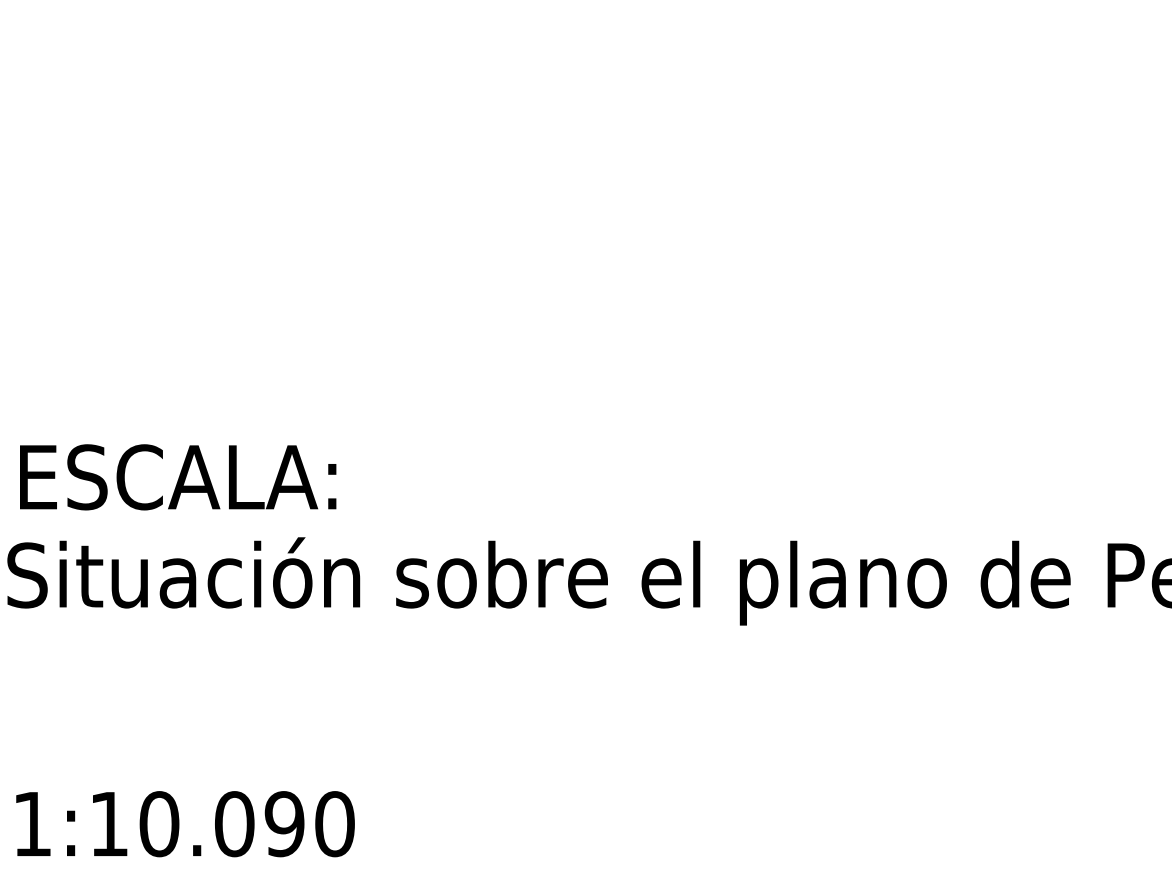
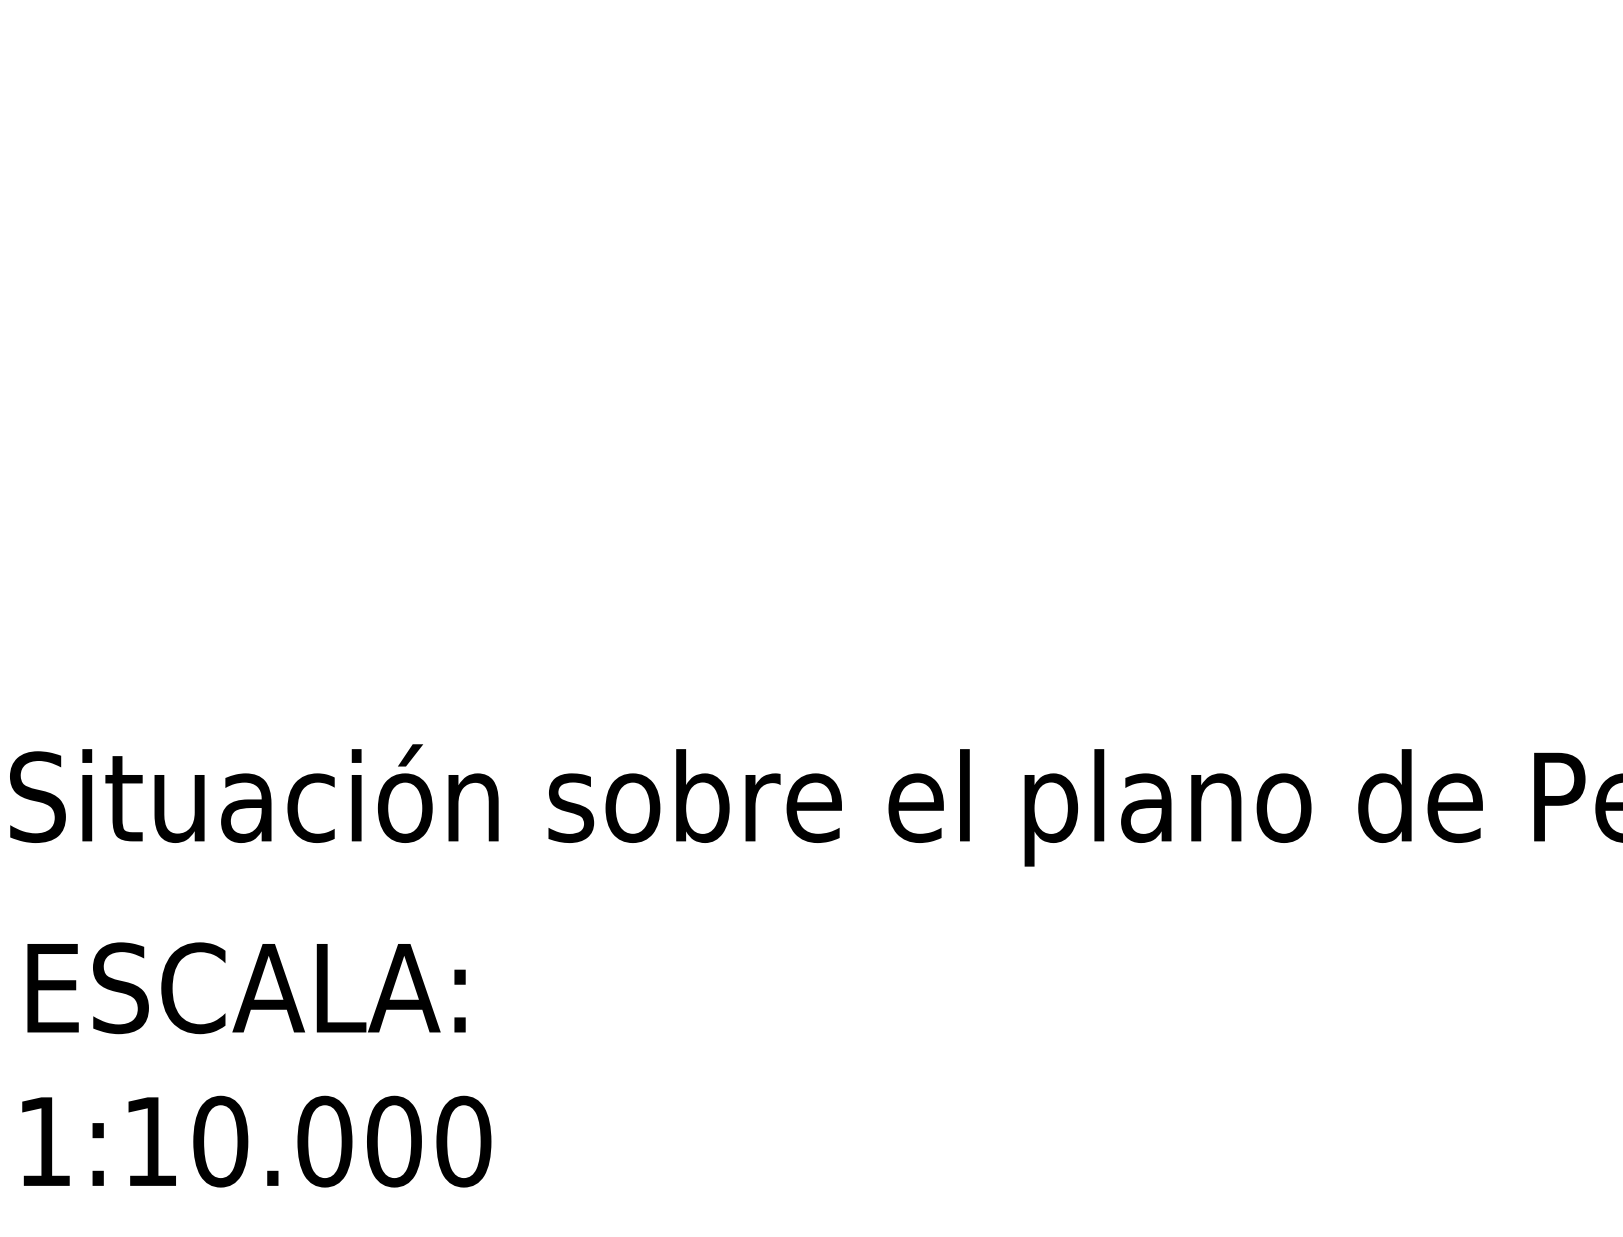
text: (178, 477) -> (246, 988), moved
text: (284, 824) -> (393, 1141), 1:10.090 -> 1:10.000

